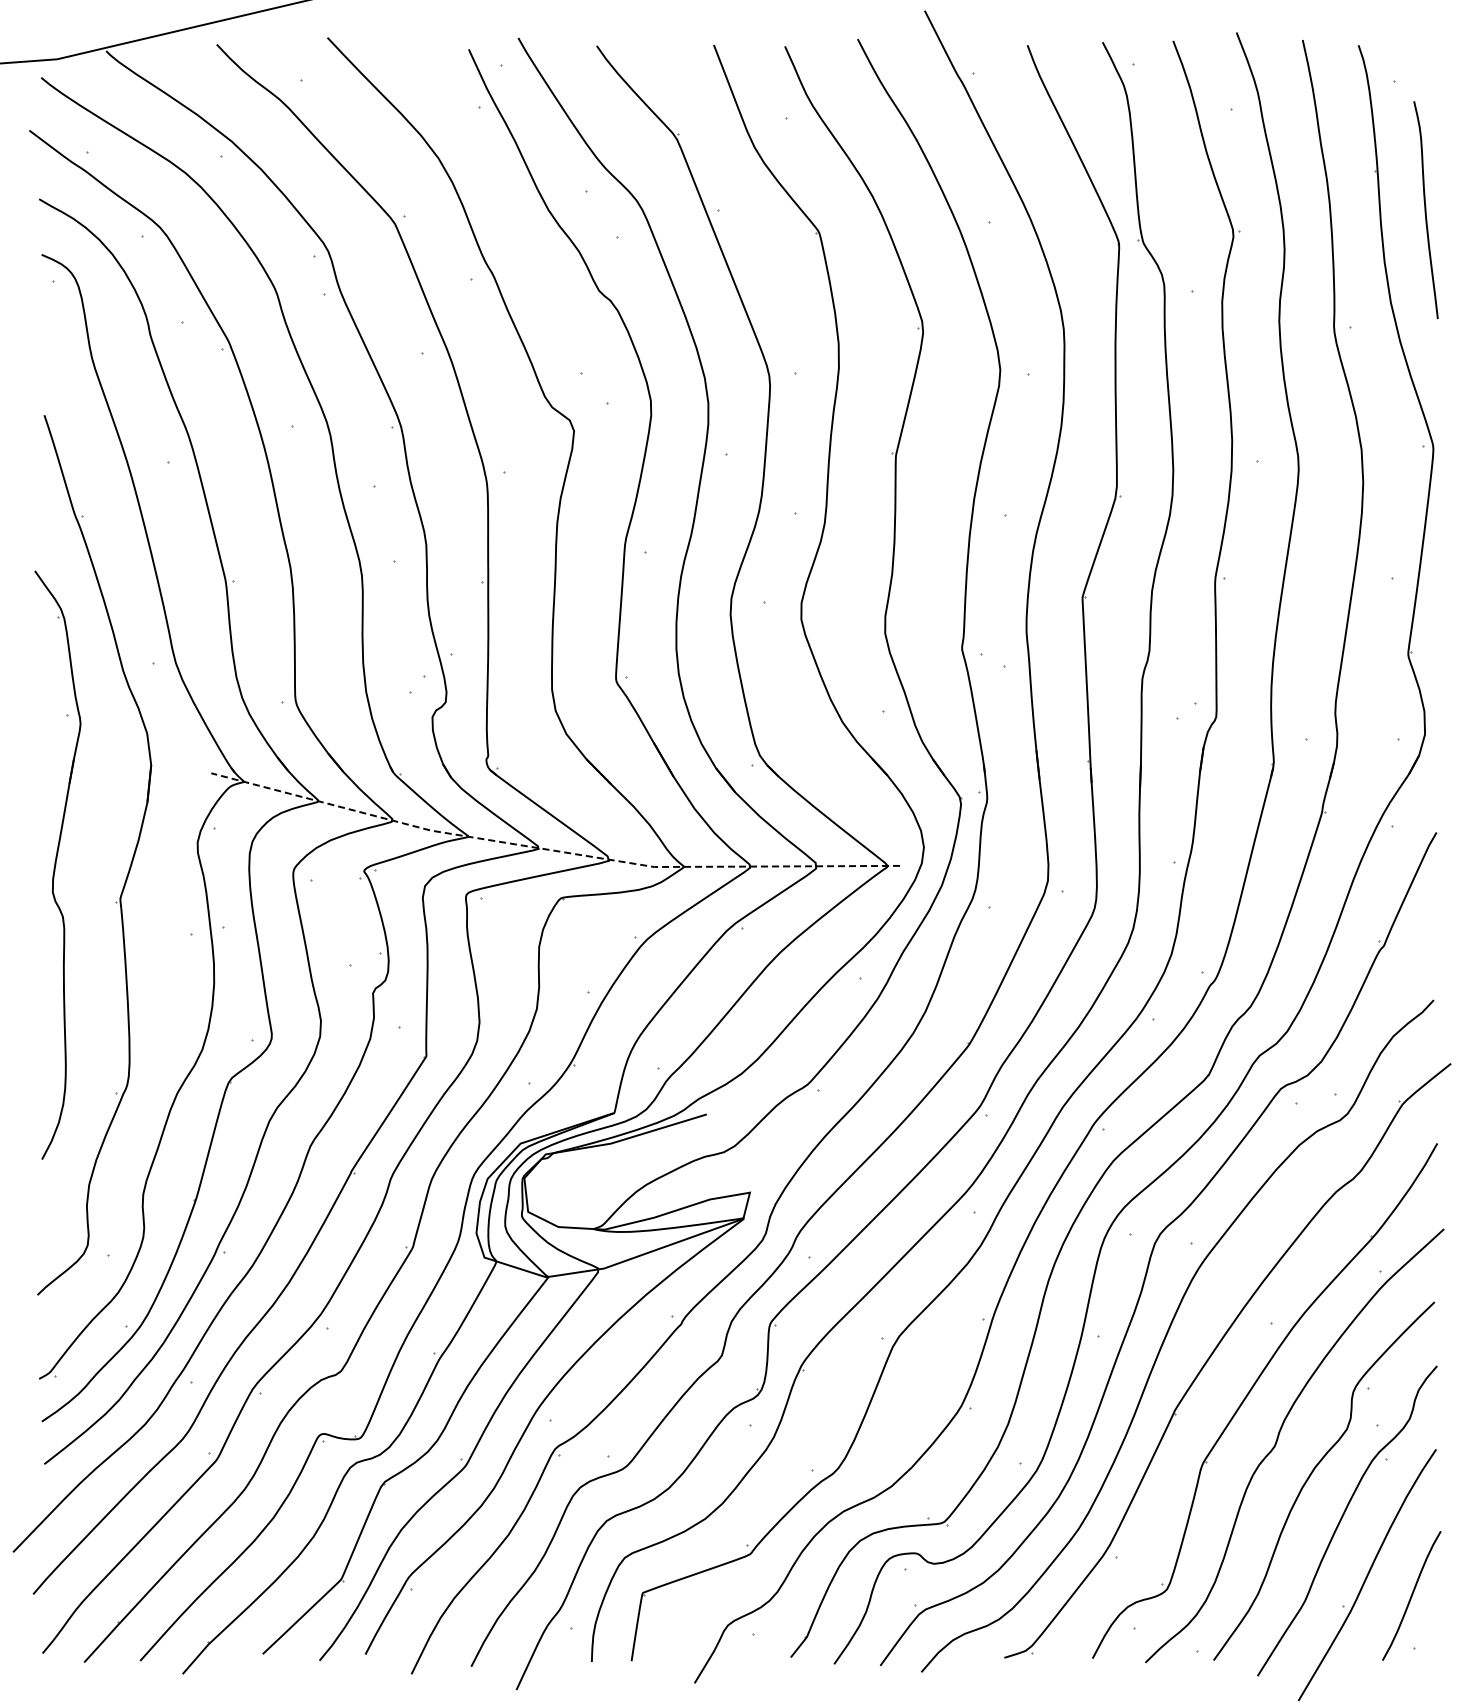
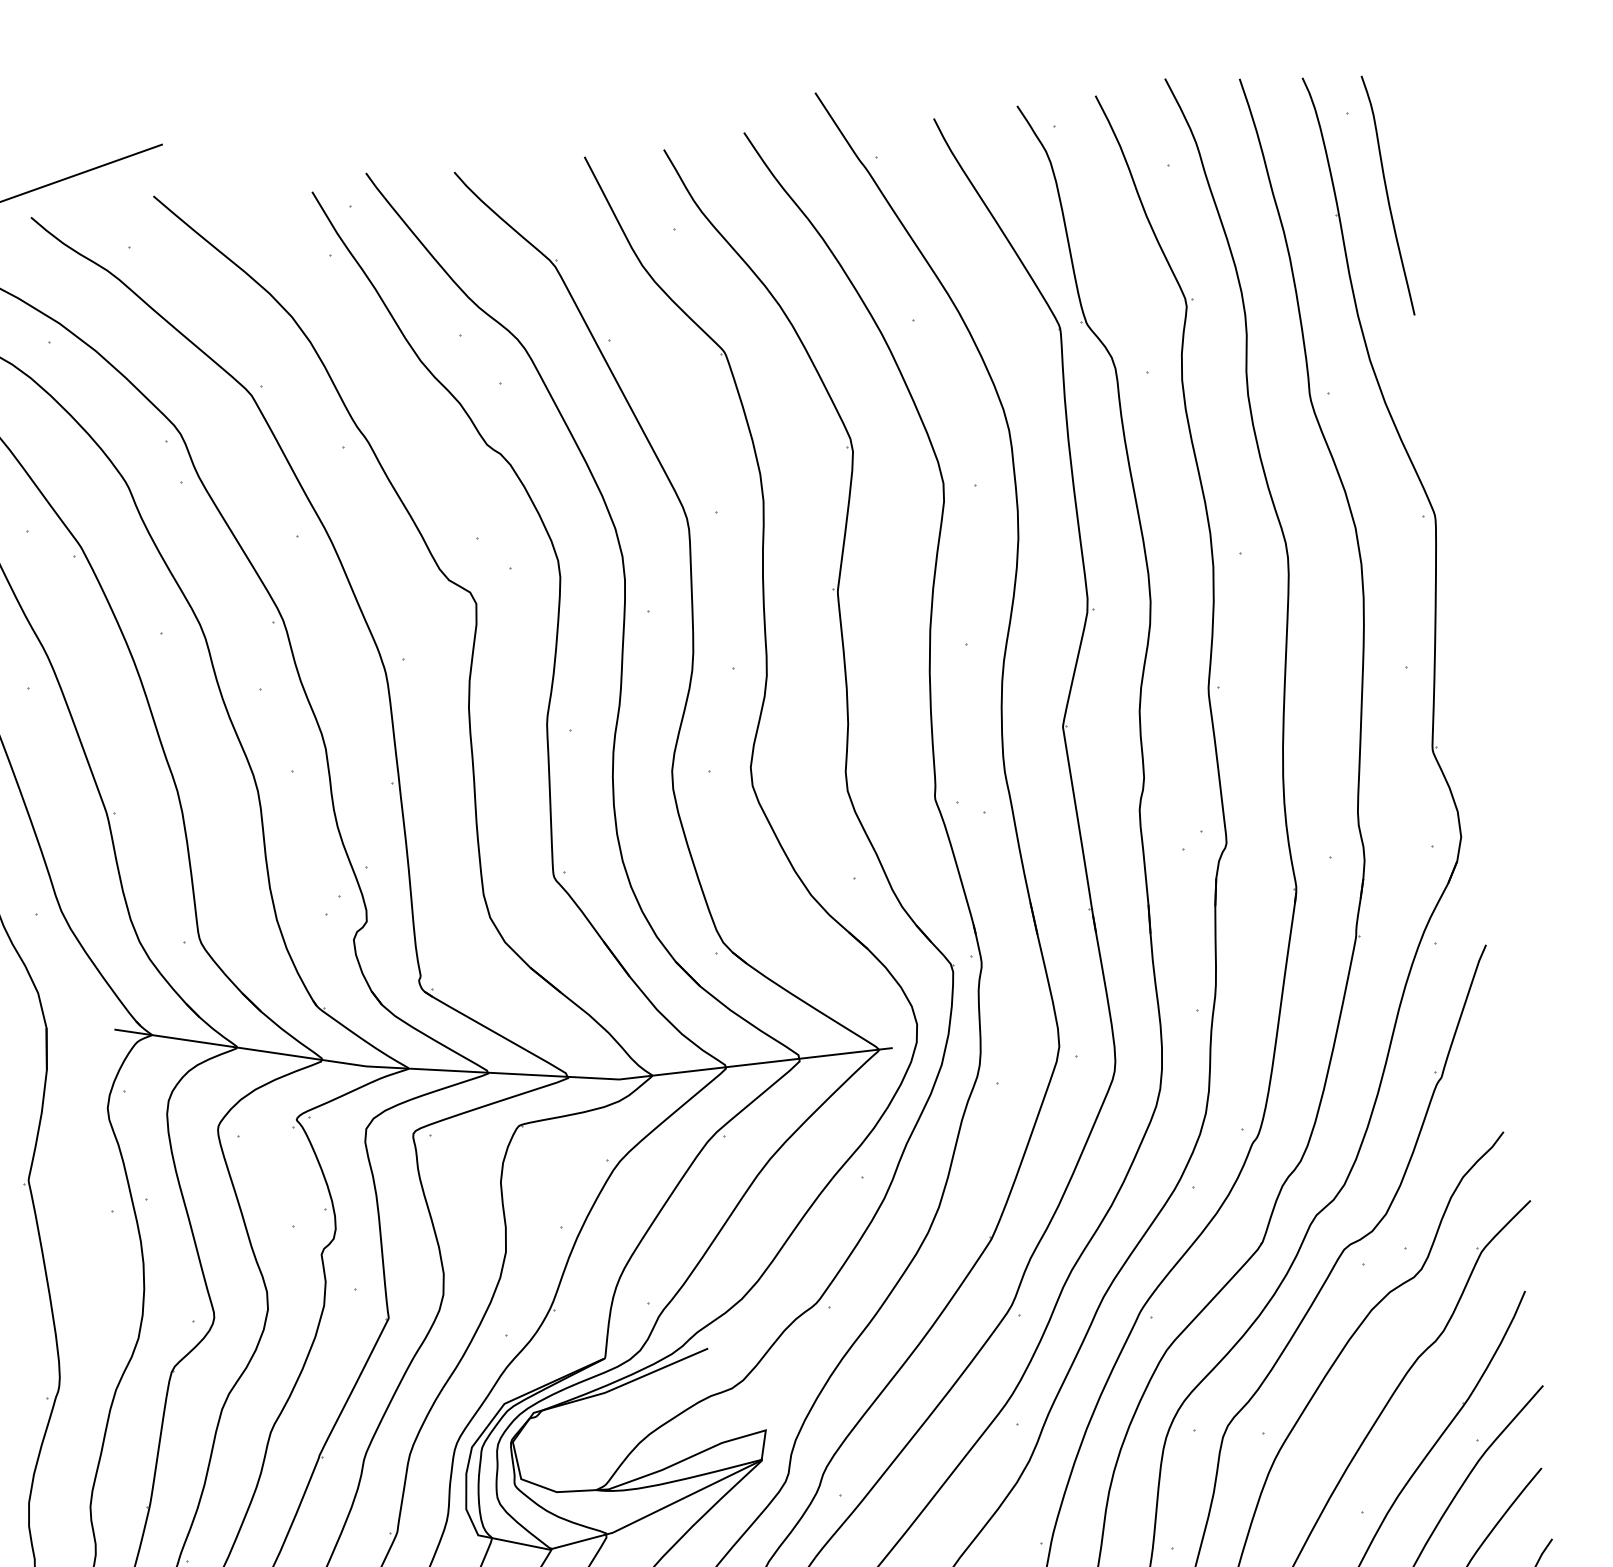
curve: (1425, 210) -> (1387, 196), moved
line: (551, 850) -> (502, 1073), dashed -> solid

